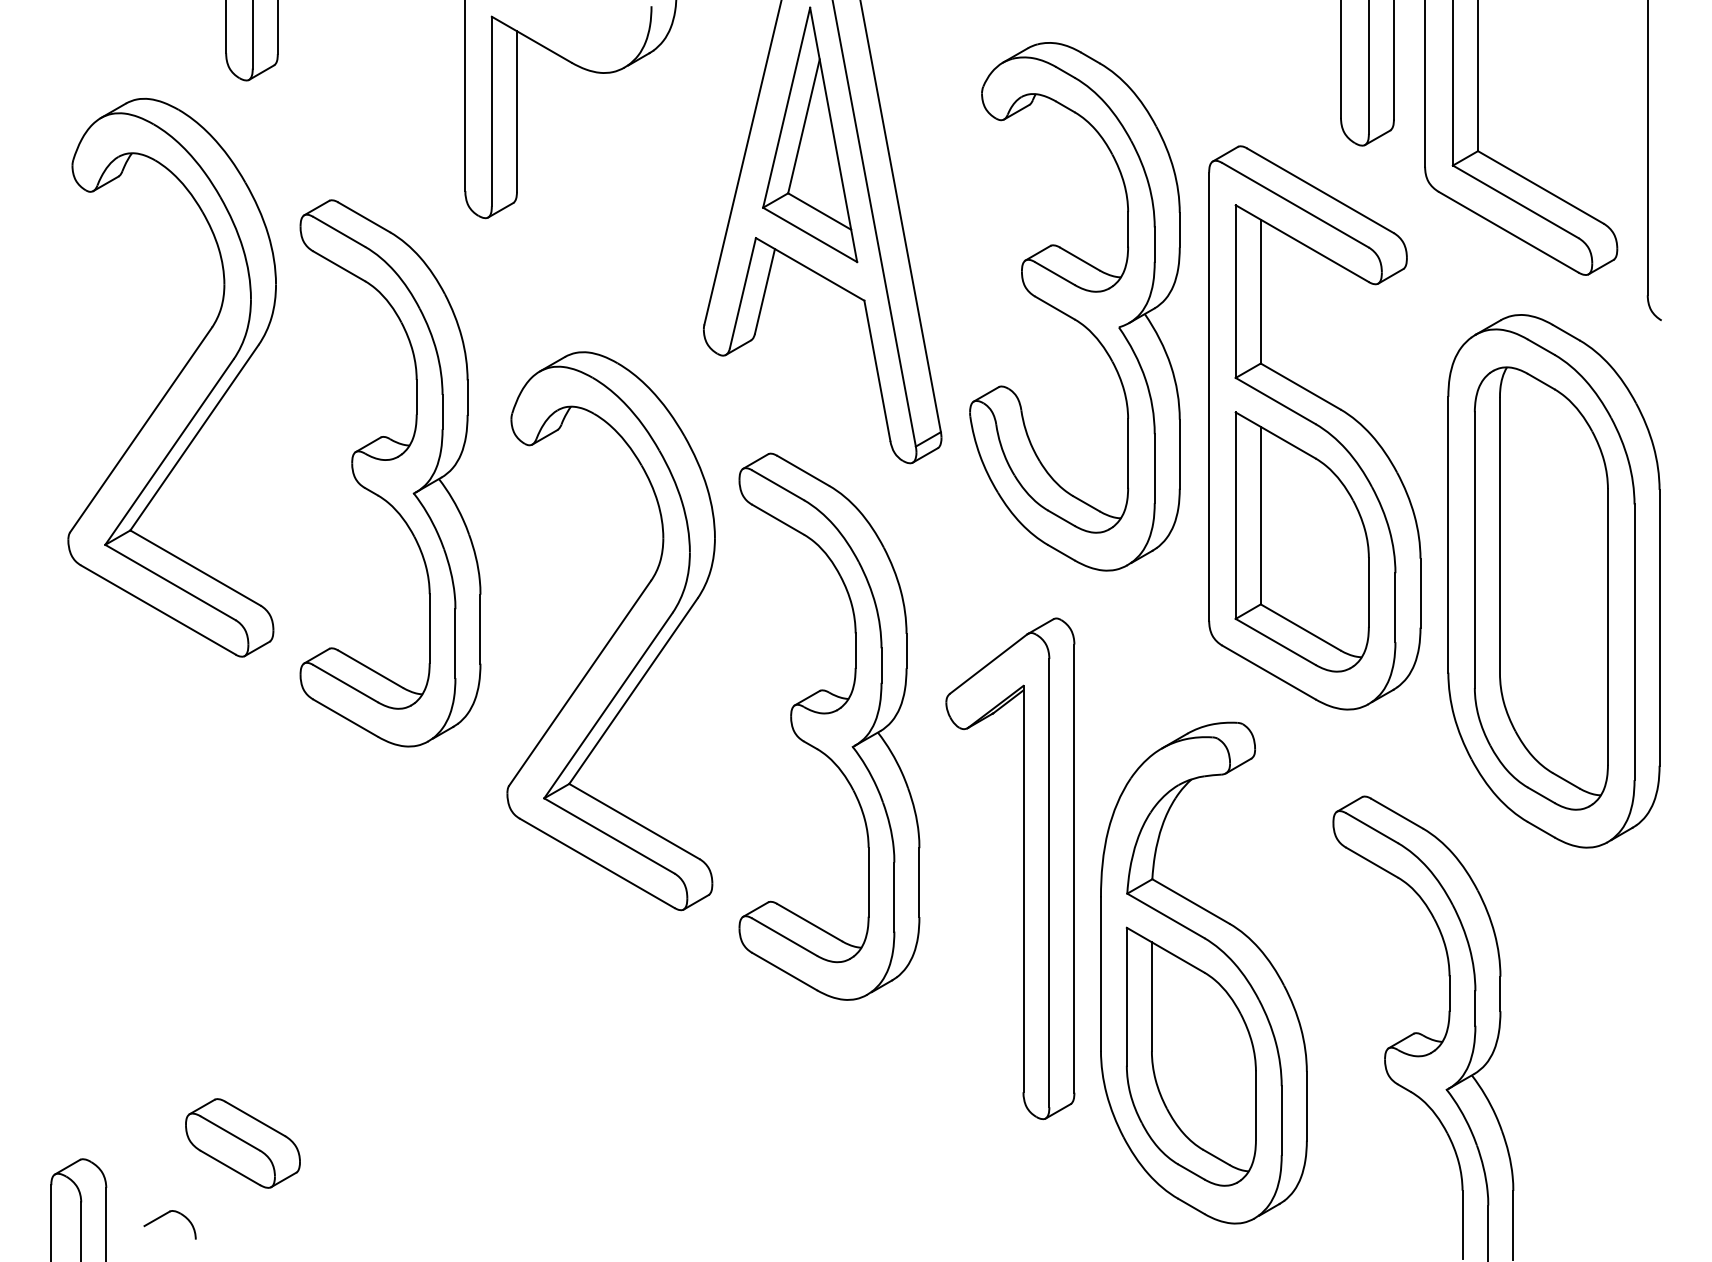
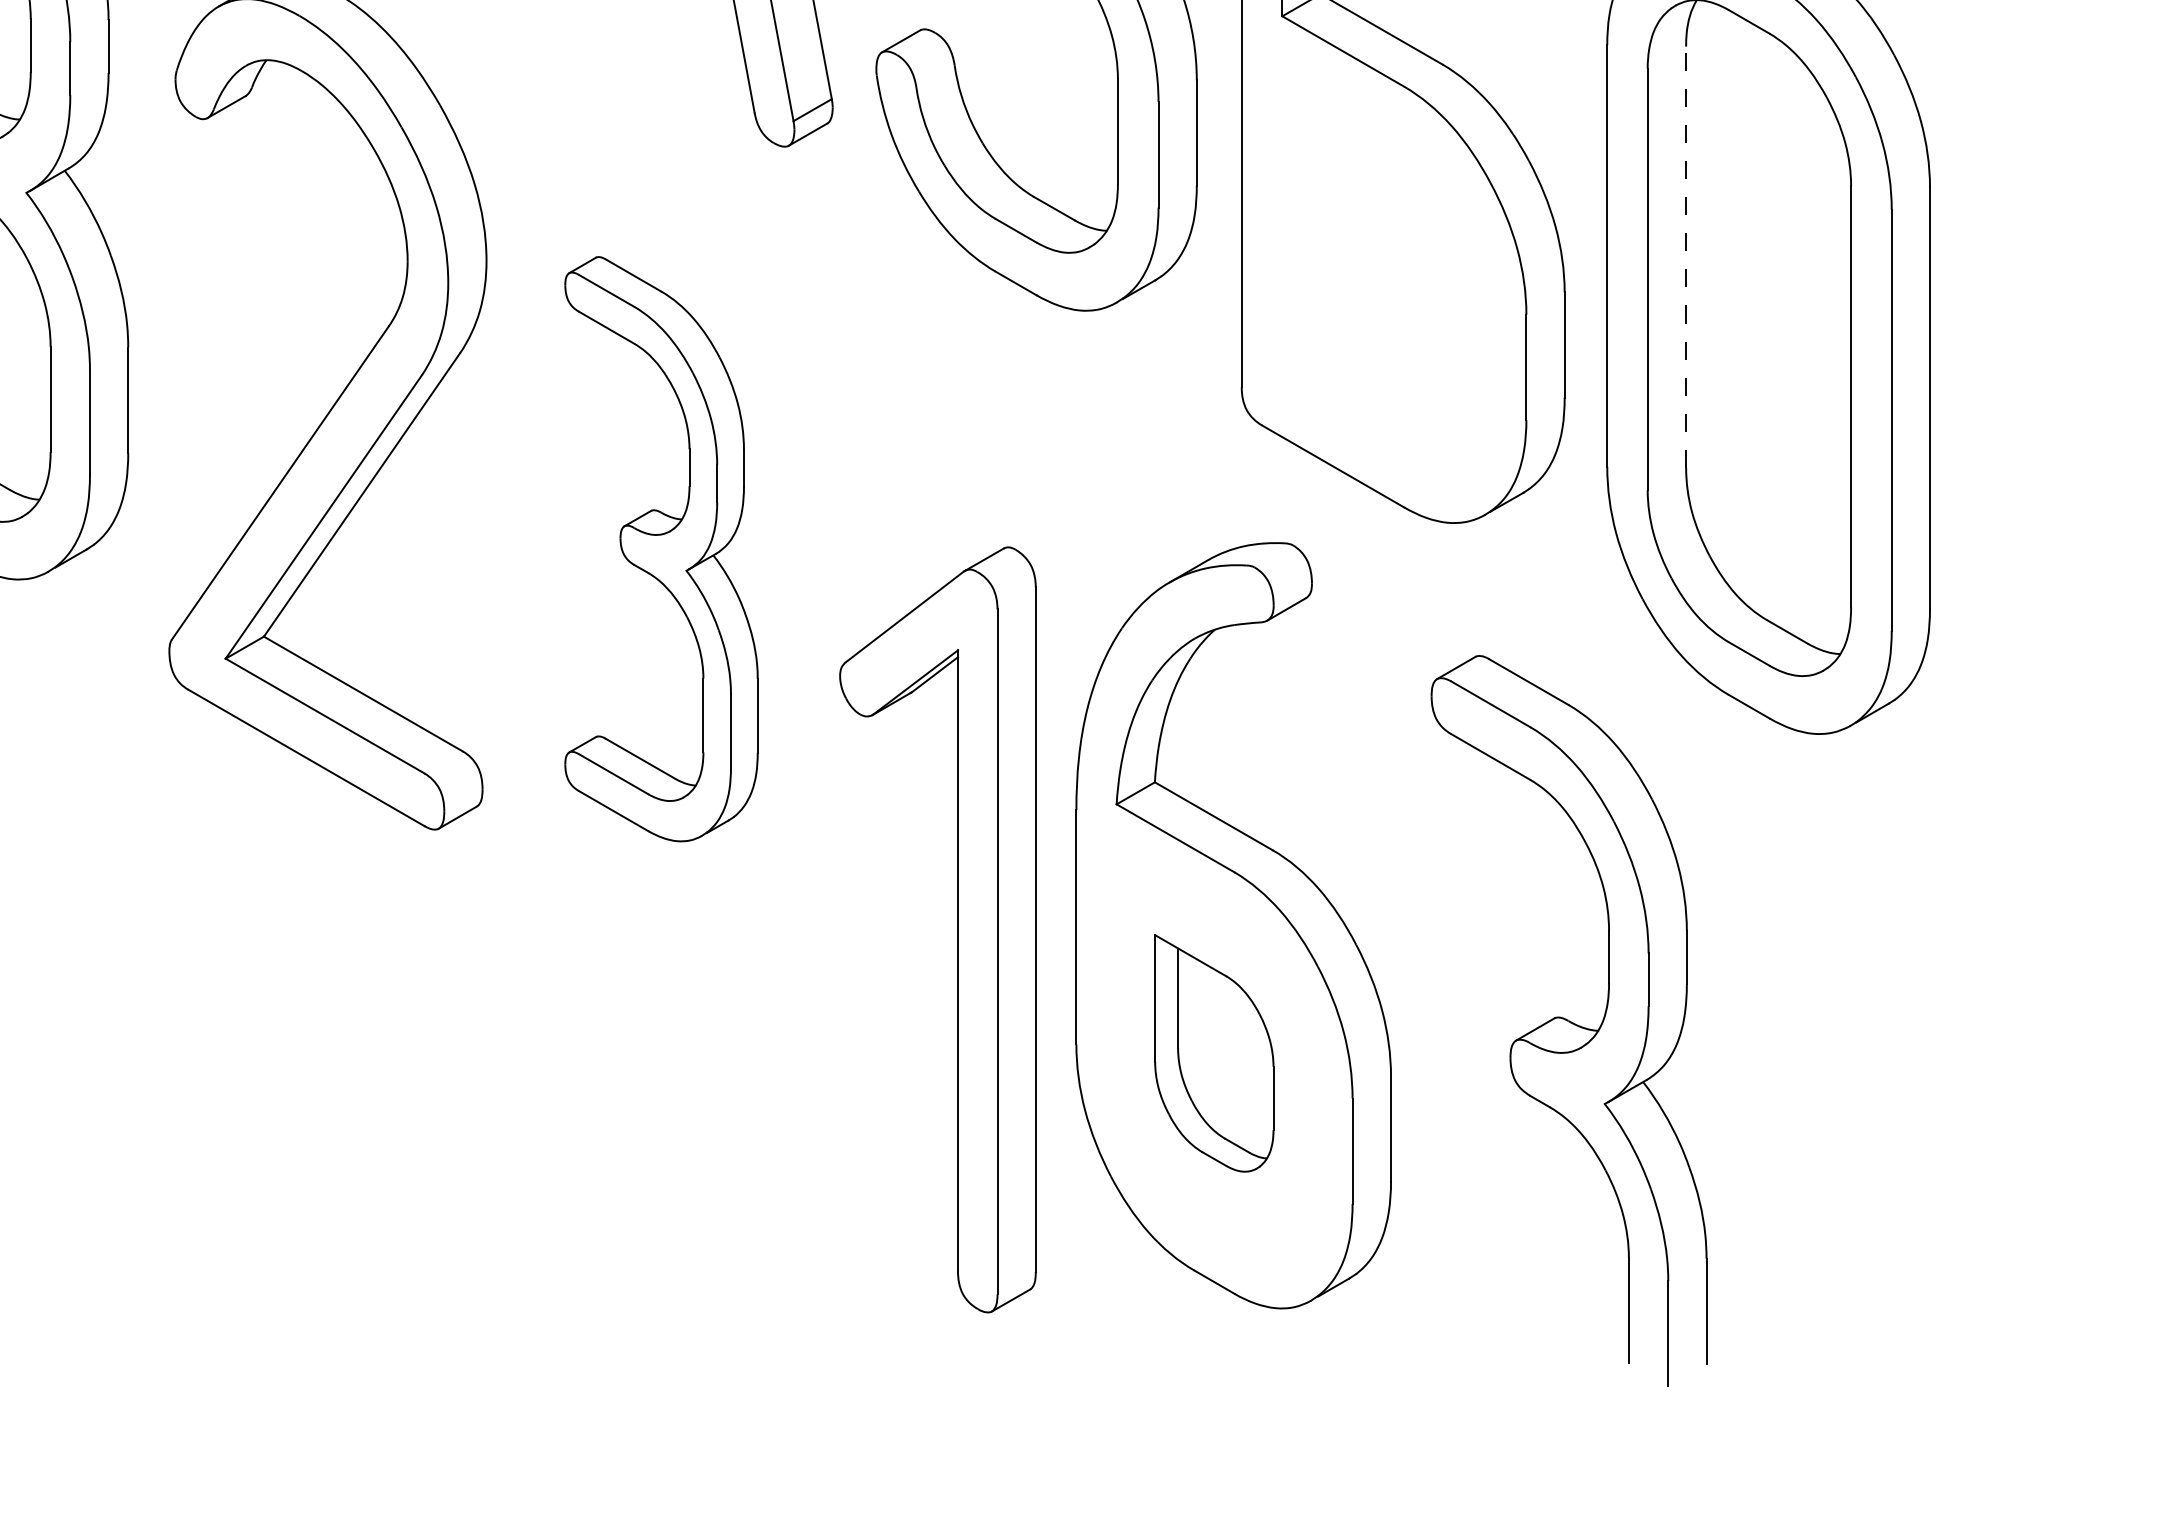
line: (1499, 535) -> (1685, 257), solid -> dashed
part: (1301, 541) -> (1382, 266), removed
part: (829, 726) -> (661, 548), size x0.7
part: (1023, 868) -> (958, 929), moved
part: (1190, 1056) -> (1213, 1053), size x0.6

